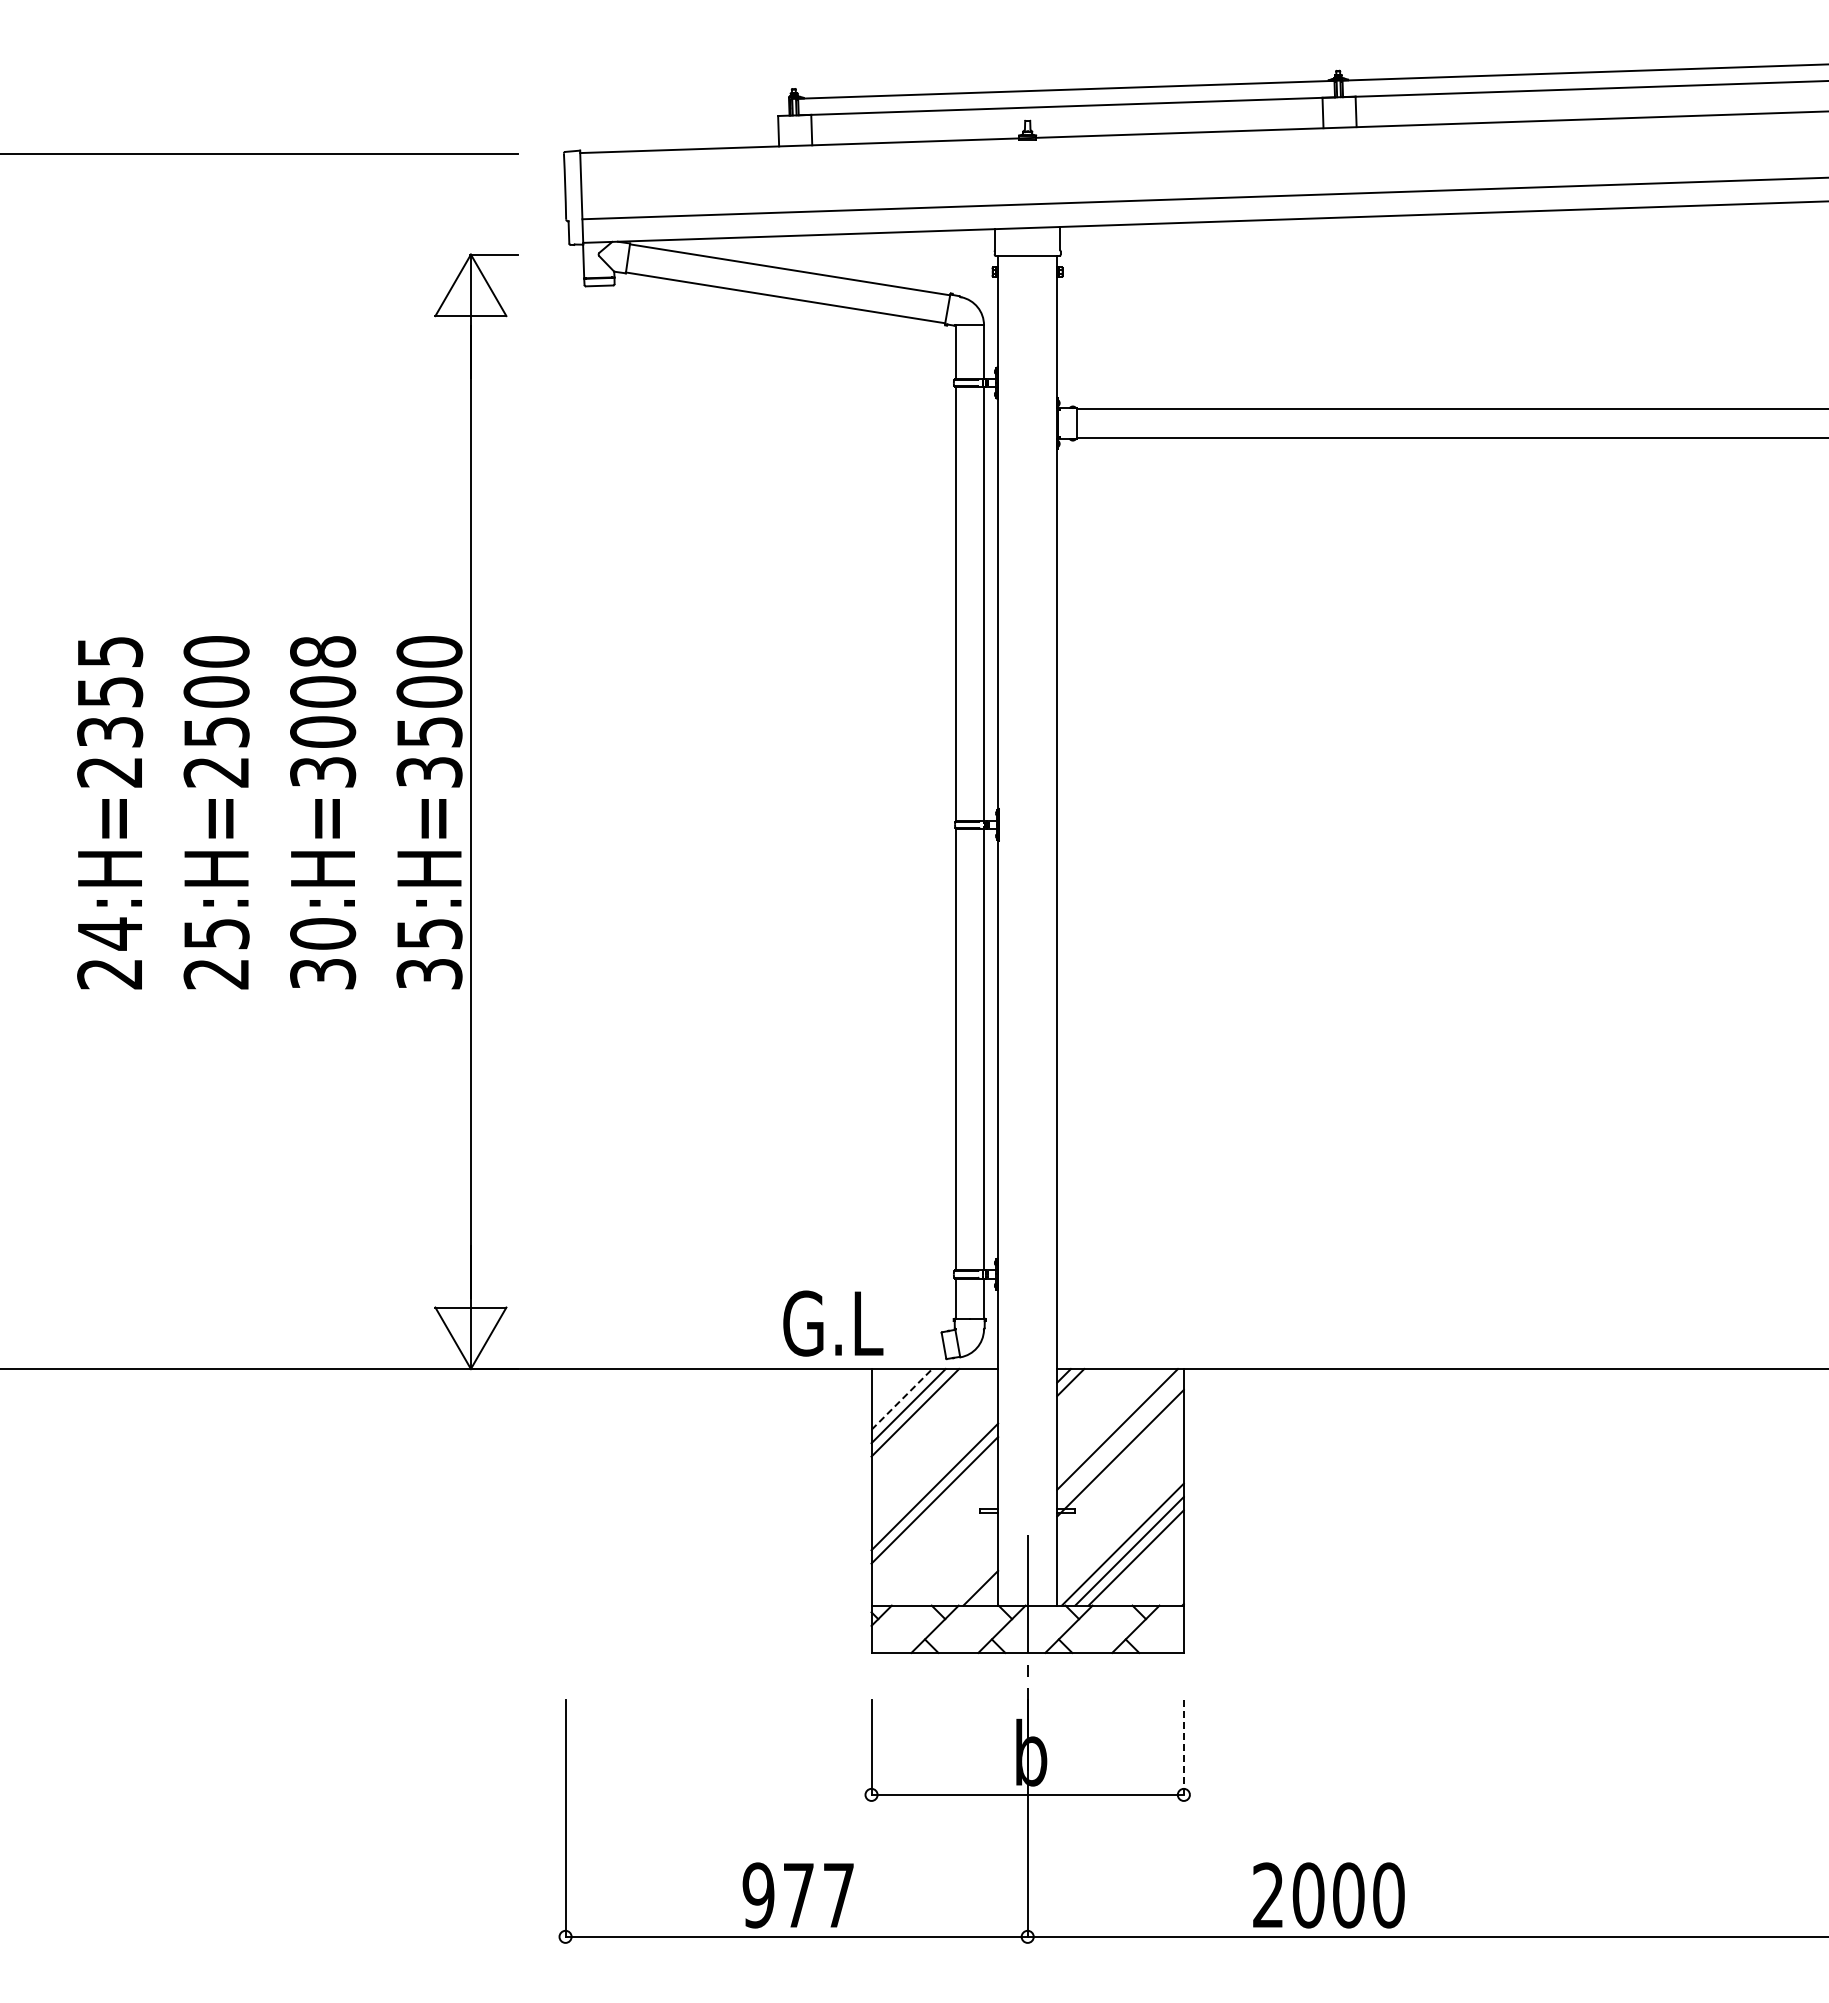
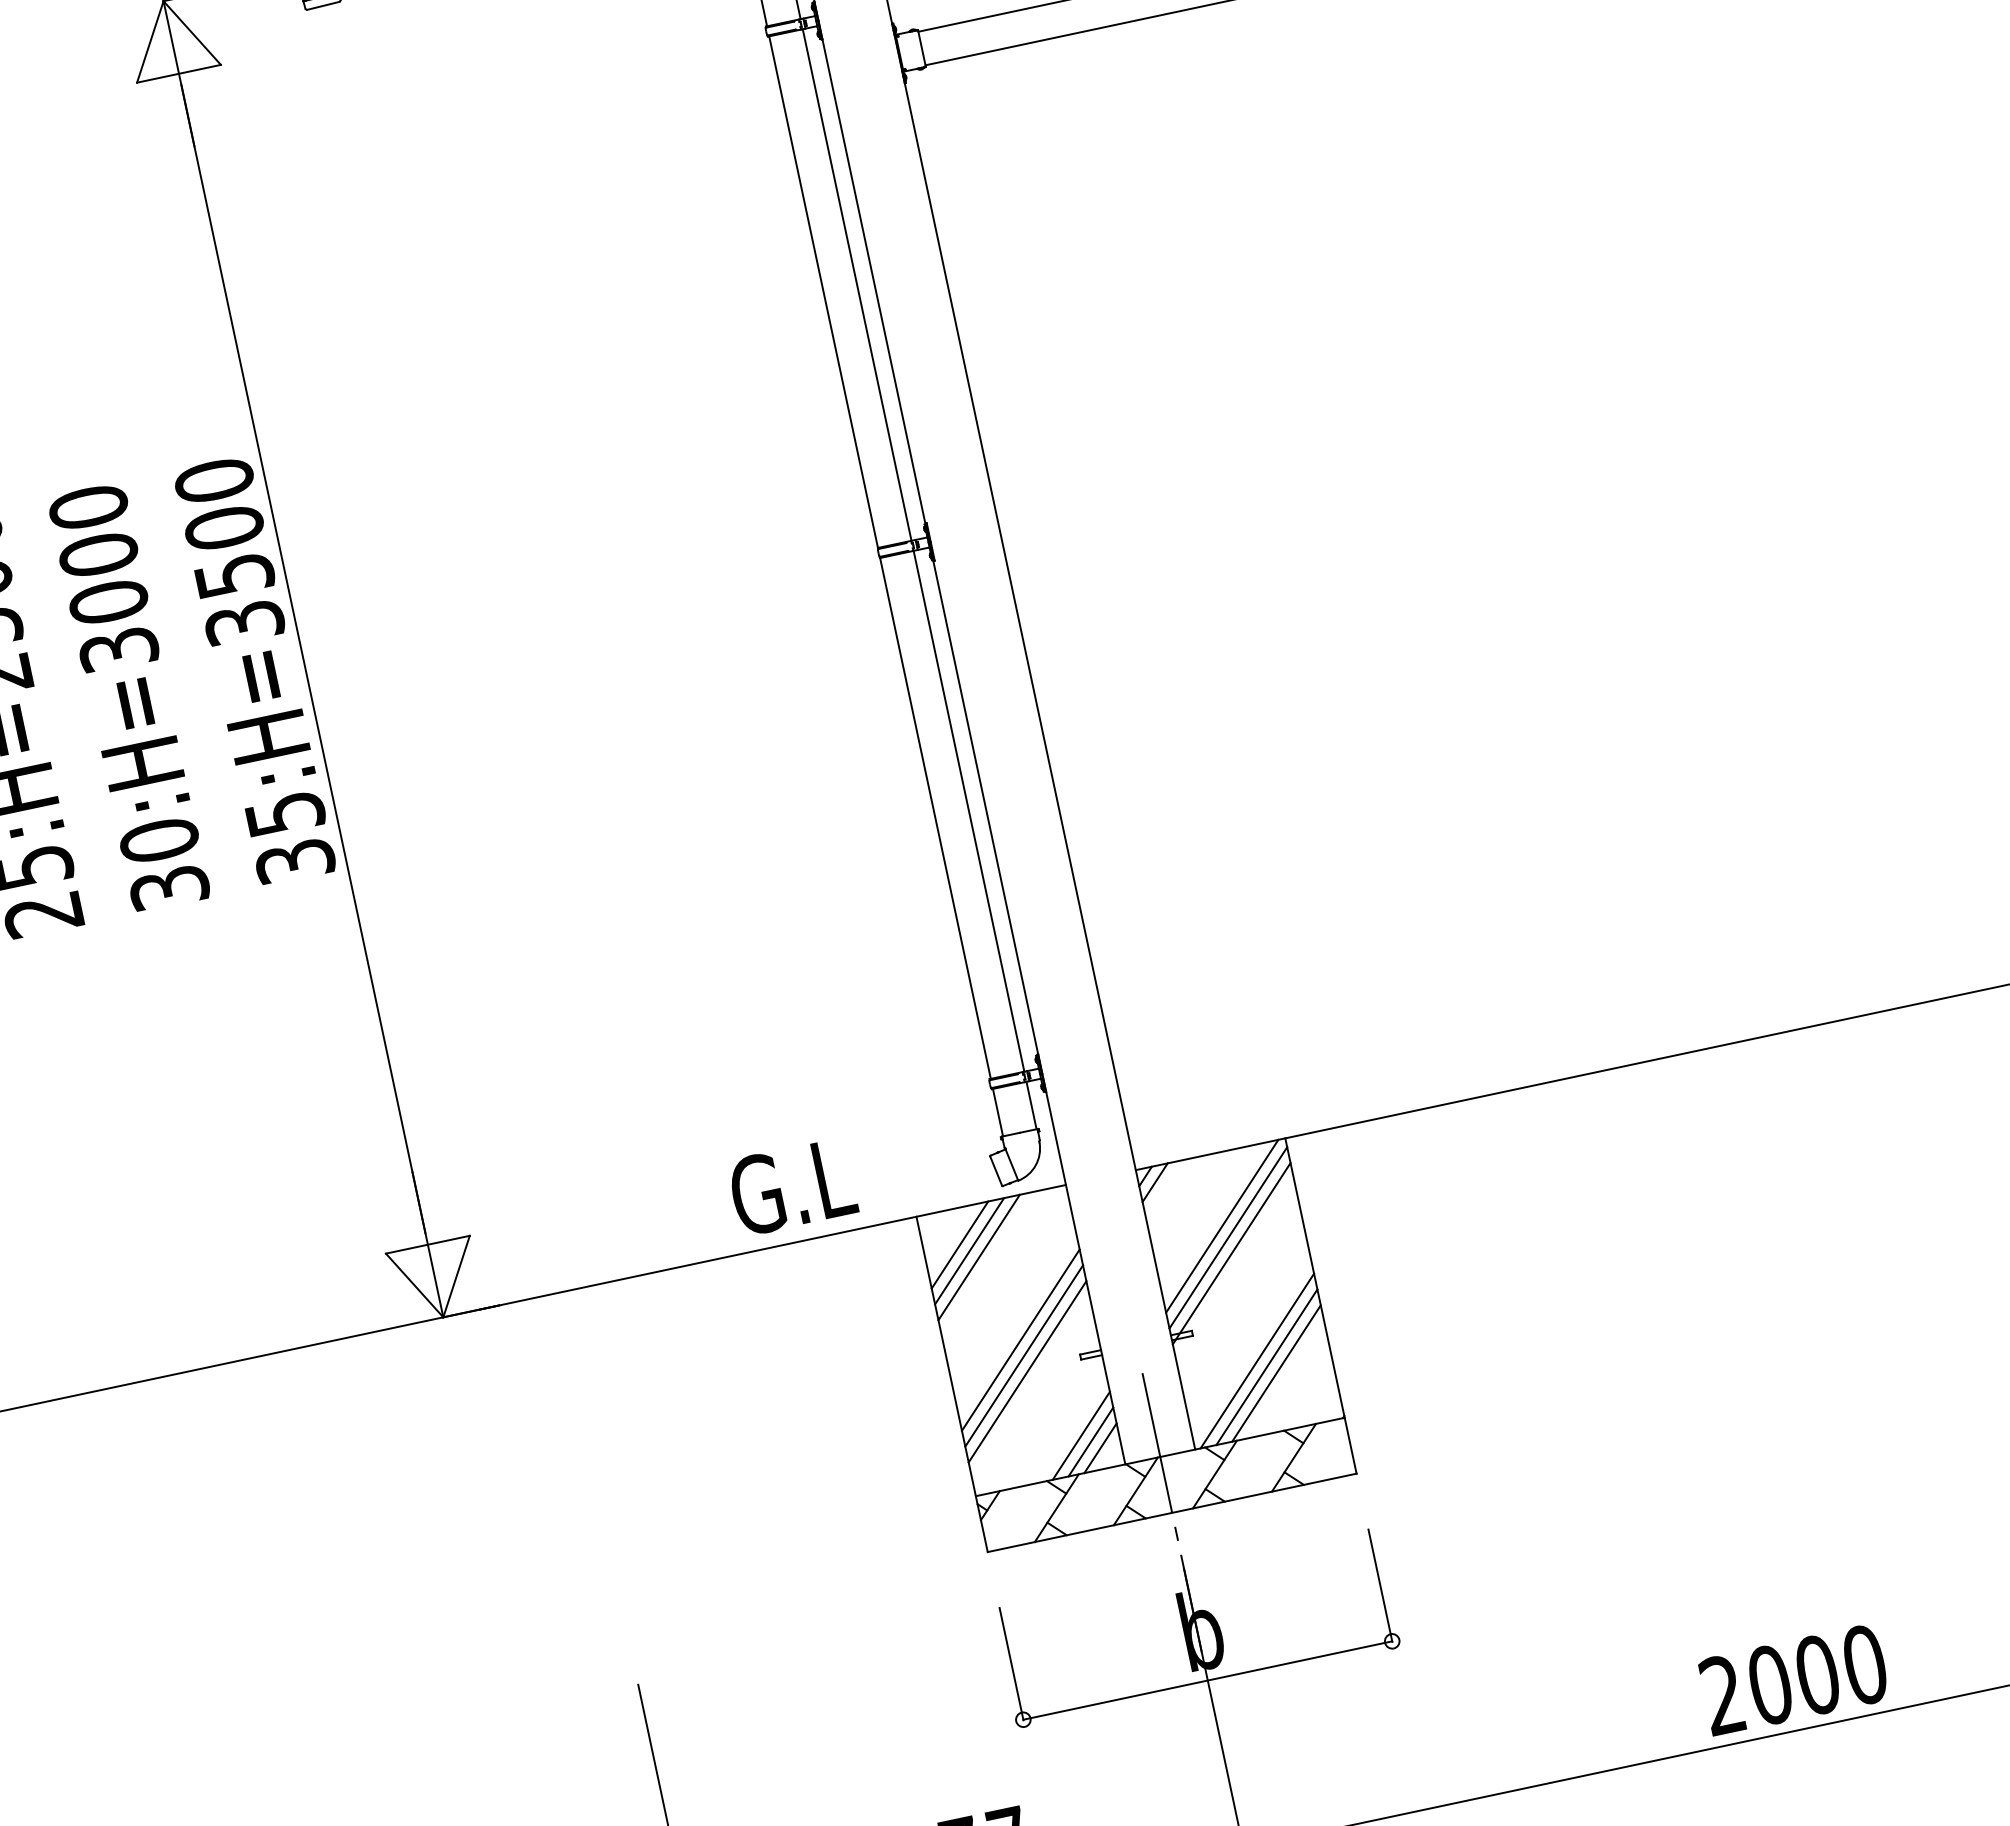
text: (322, 651) -> (87, 507), 30:H=3008 -> 30:H=3000
text: (833, 1323) -> (792, 1186), moved
line: (901, 1399) -> (959, 1245), dashed -> solid
line: (1120, 1439) -> (1228, 1237), added
line: (934, 1513) -> (1027, 1371), added
line: (967, 1574) -> (1081, 1435), added
line: (974, 1581) -> (1091, 1441), added
line: (1183, 1747) -> (1379, 1585), dashed -> solid
text: (1328, 1895) -> (1793, 1680), moved

